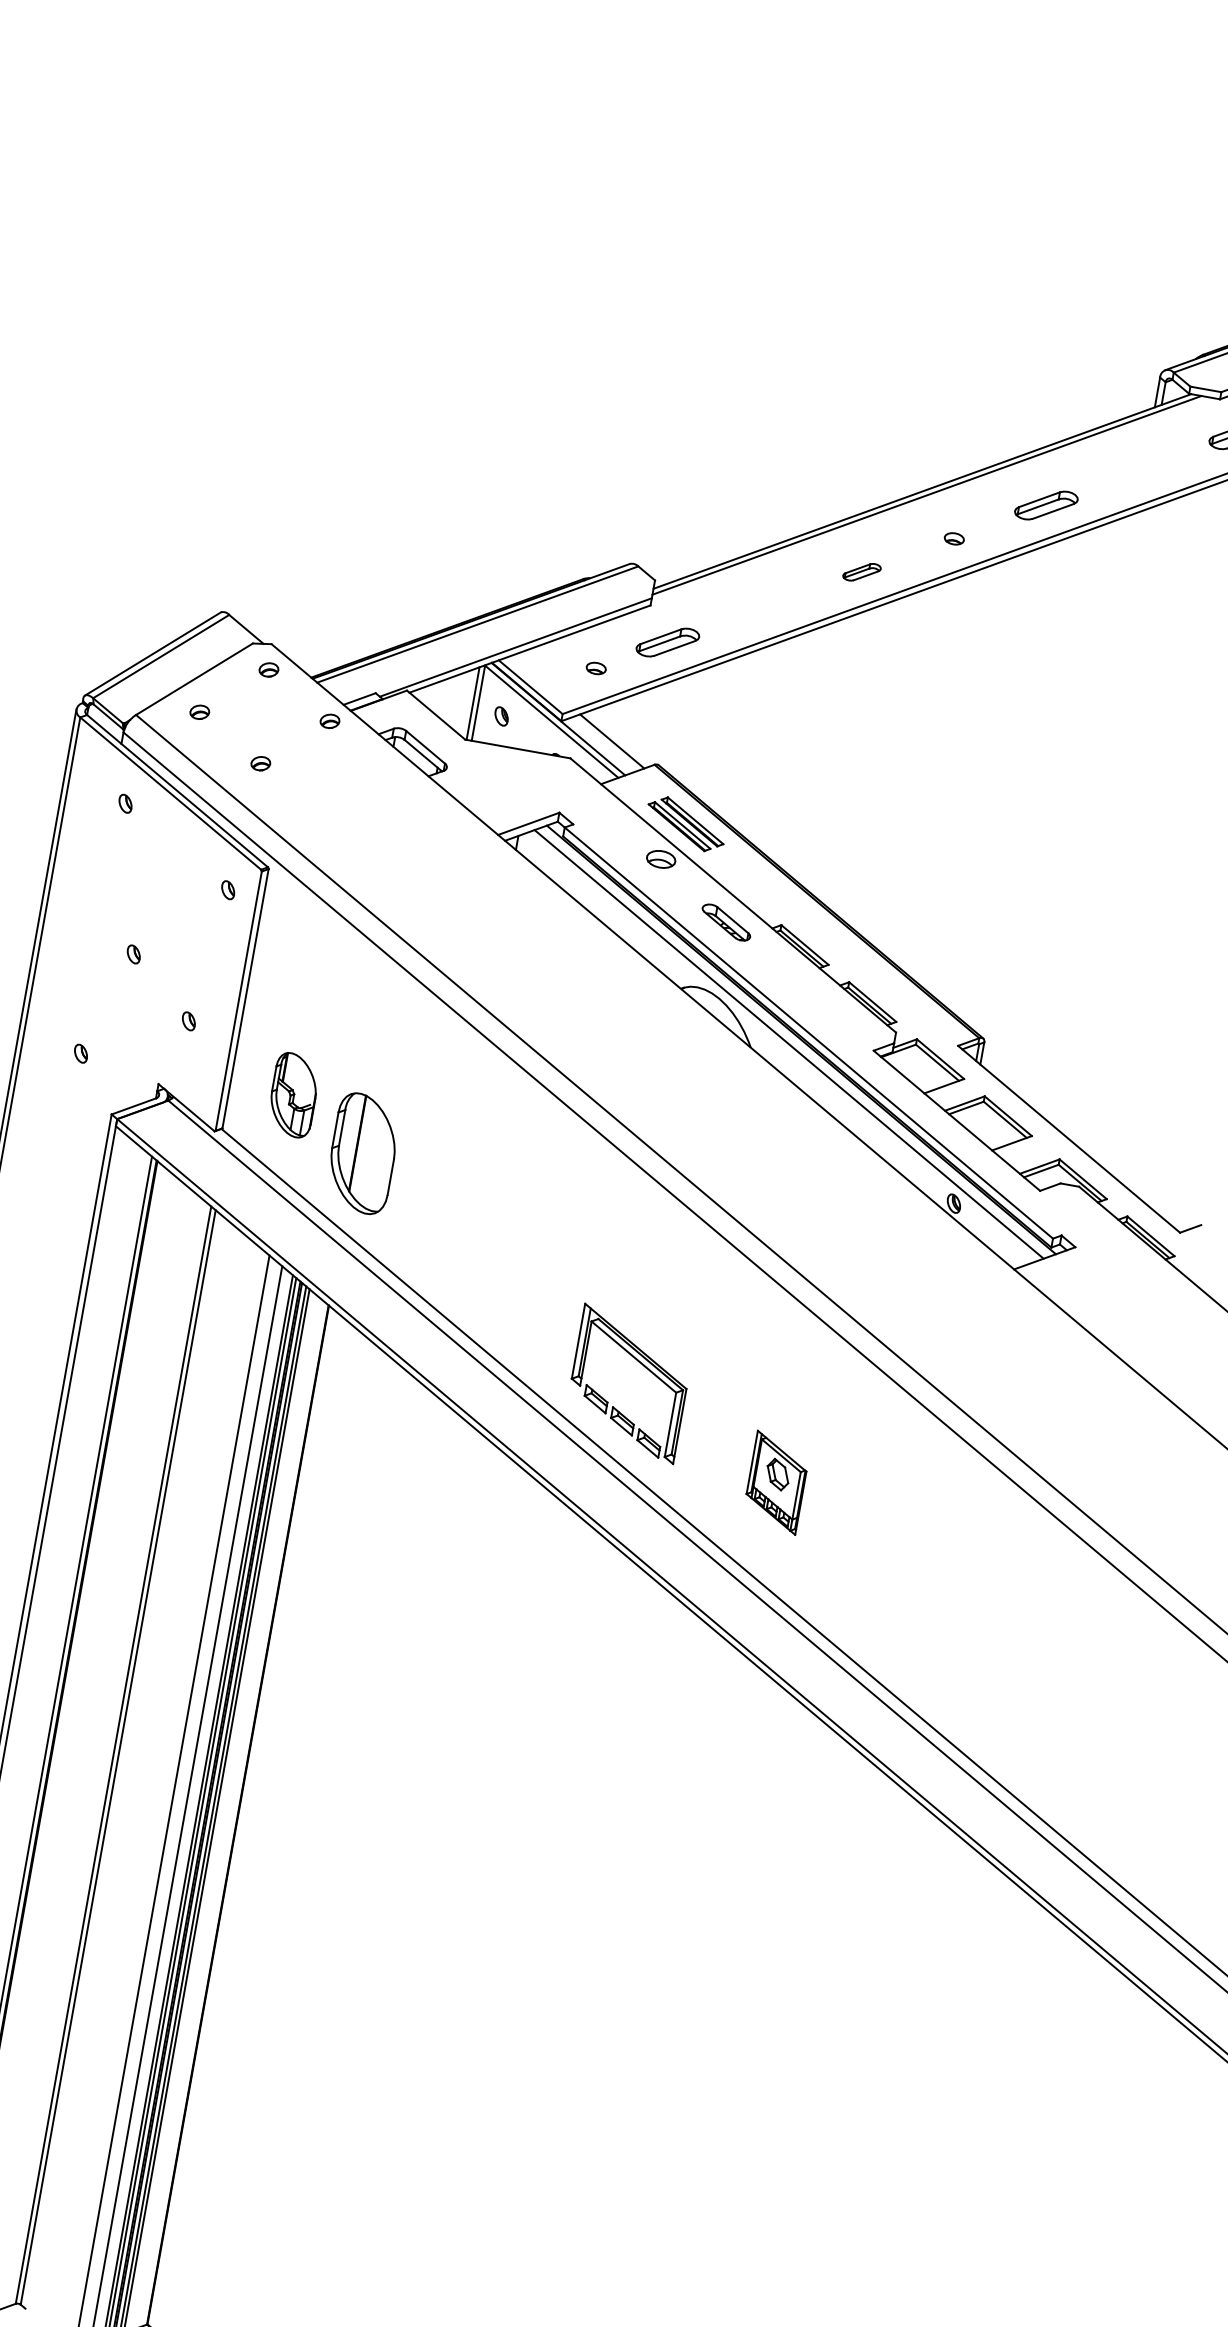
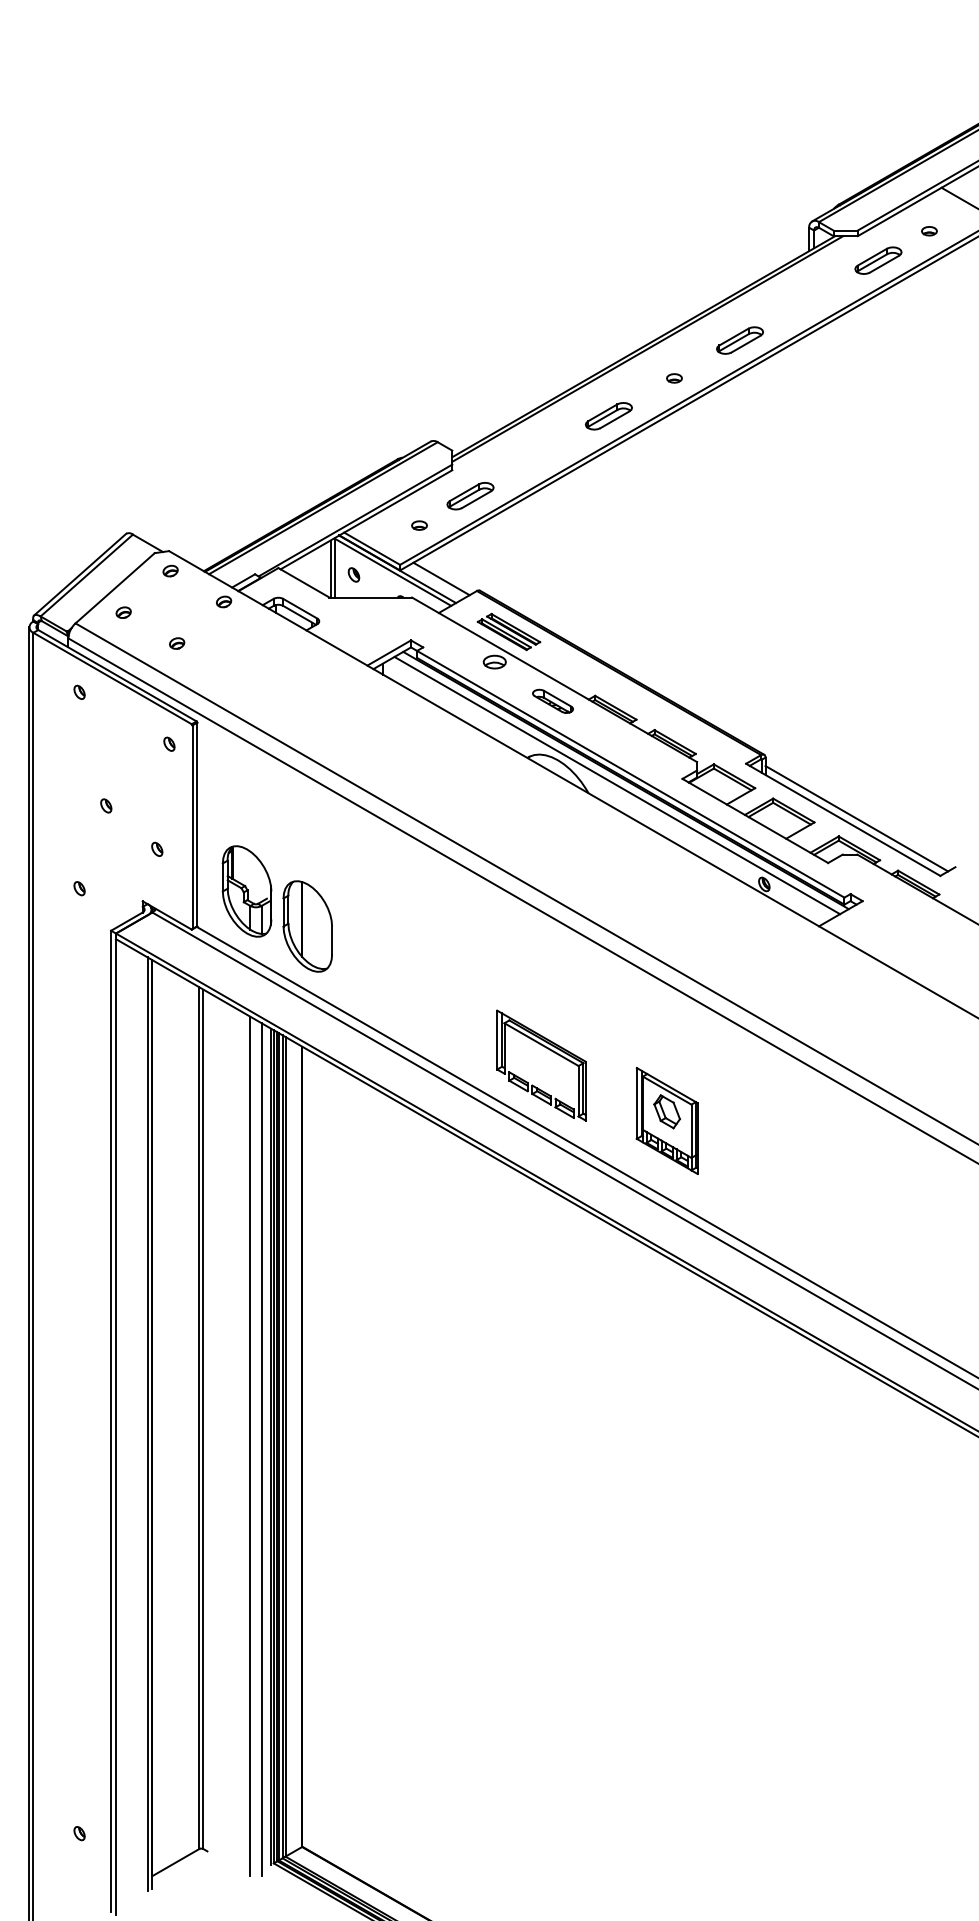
part: (861, 572) -> (608, 416), size x1.67
part: (292, 1095) -> (246, 891), size x1.43
line: (1086, 1140) -> (856, 818), added
part: (775, 1482) -> (666, 1120), size x1.43

